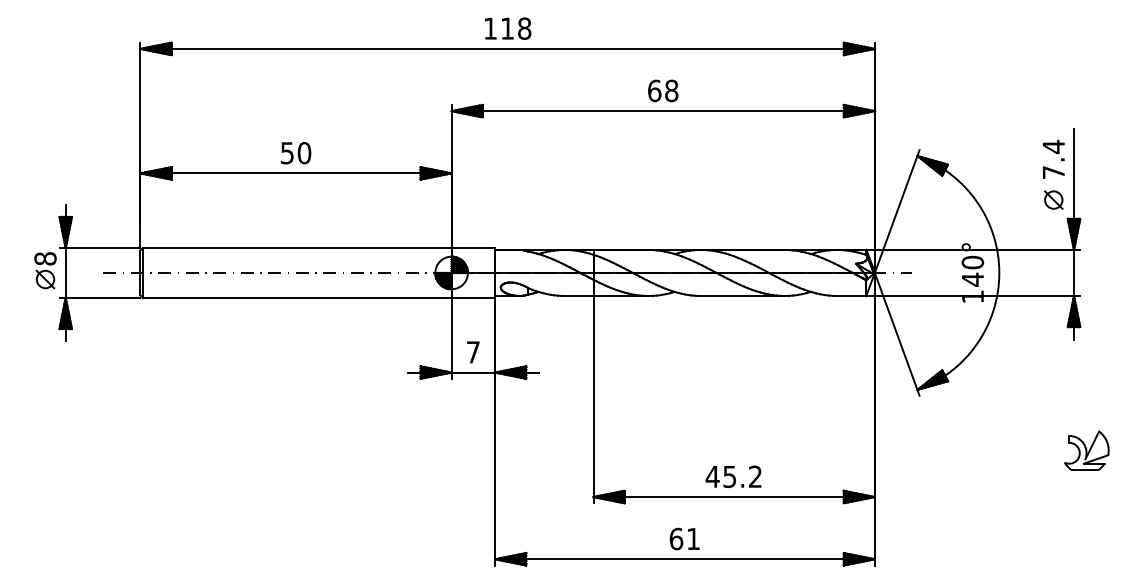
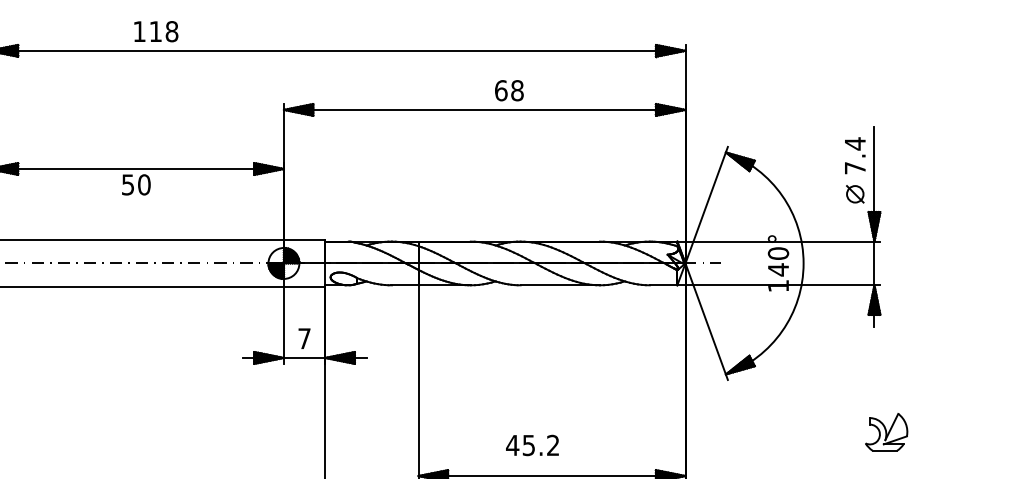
text: (508, 28) -> (156, 31), moved
text: (663, 90) -> (509, 90), moved
text: (296, 153) -> (136, 185), moved
text: (733, 476) -> (532, 445), moved

